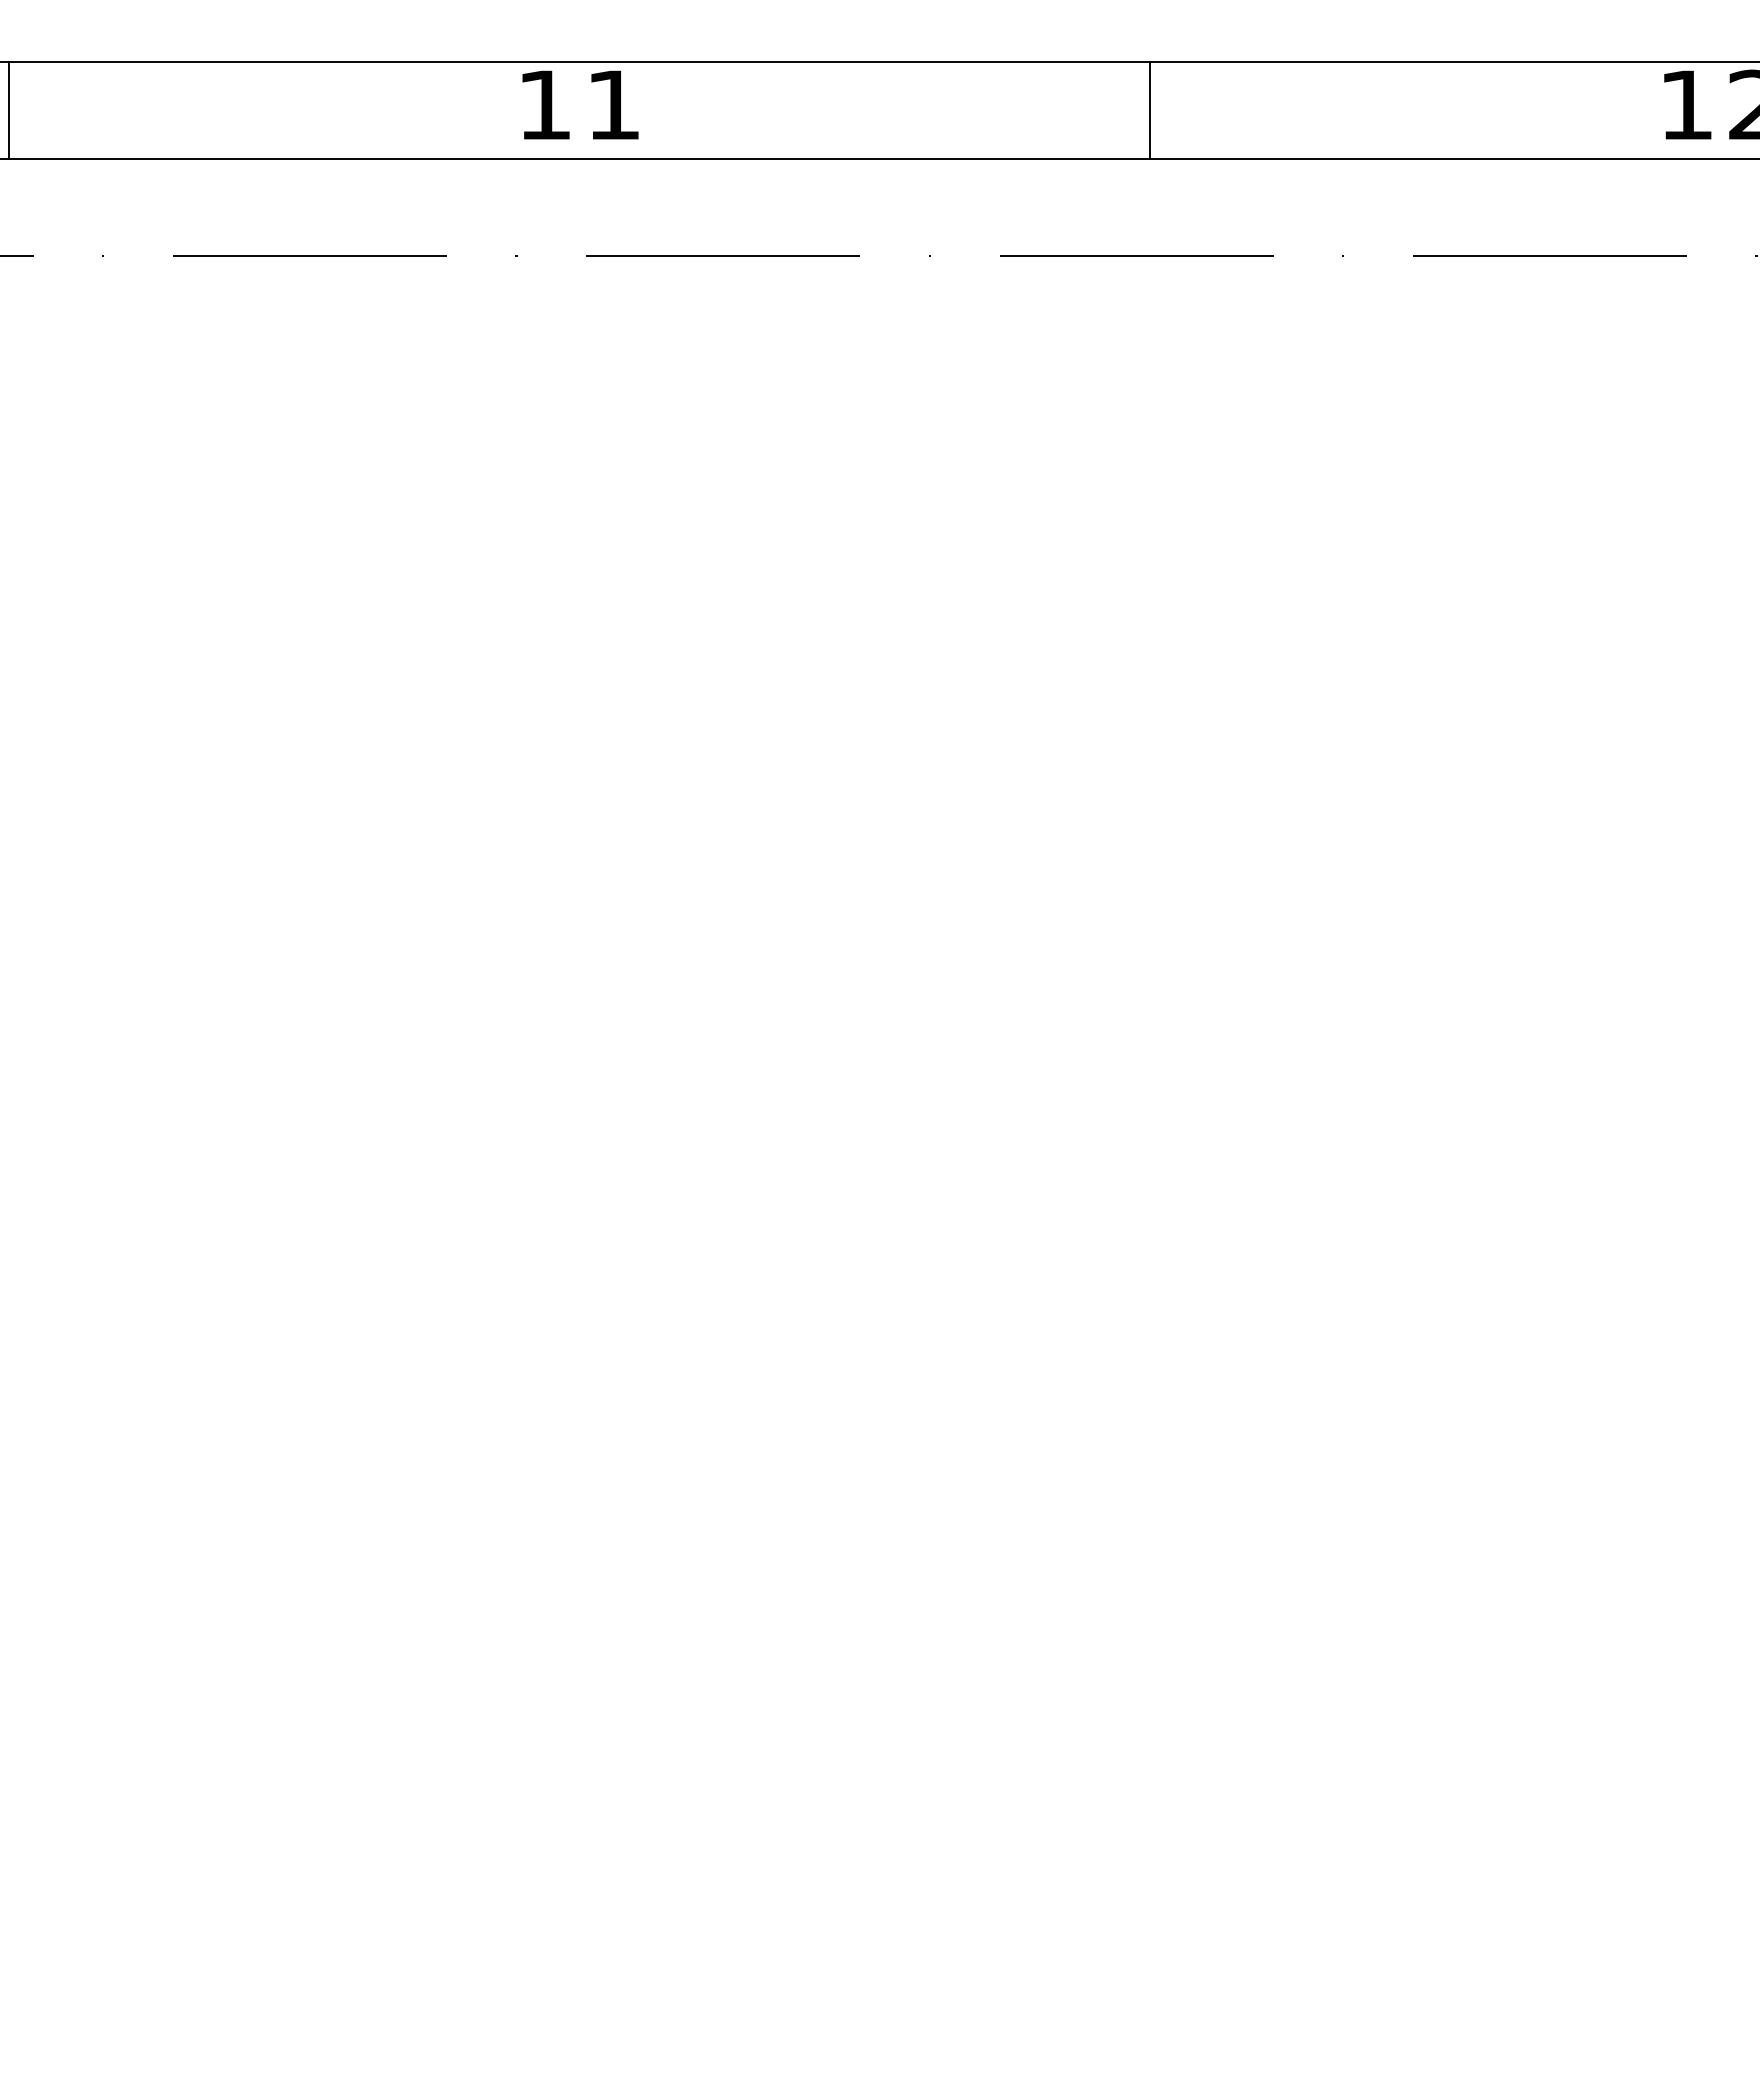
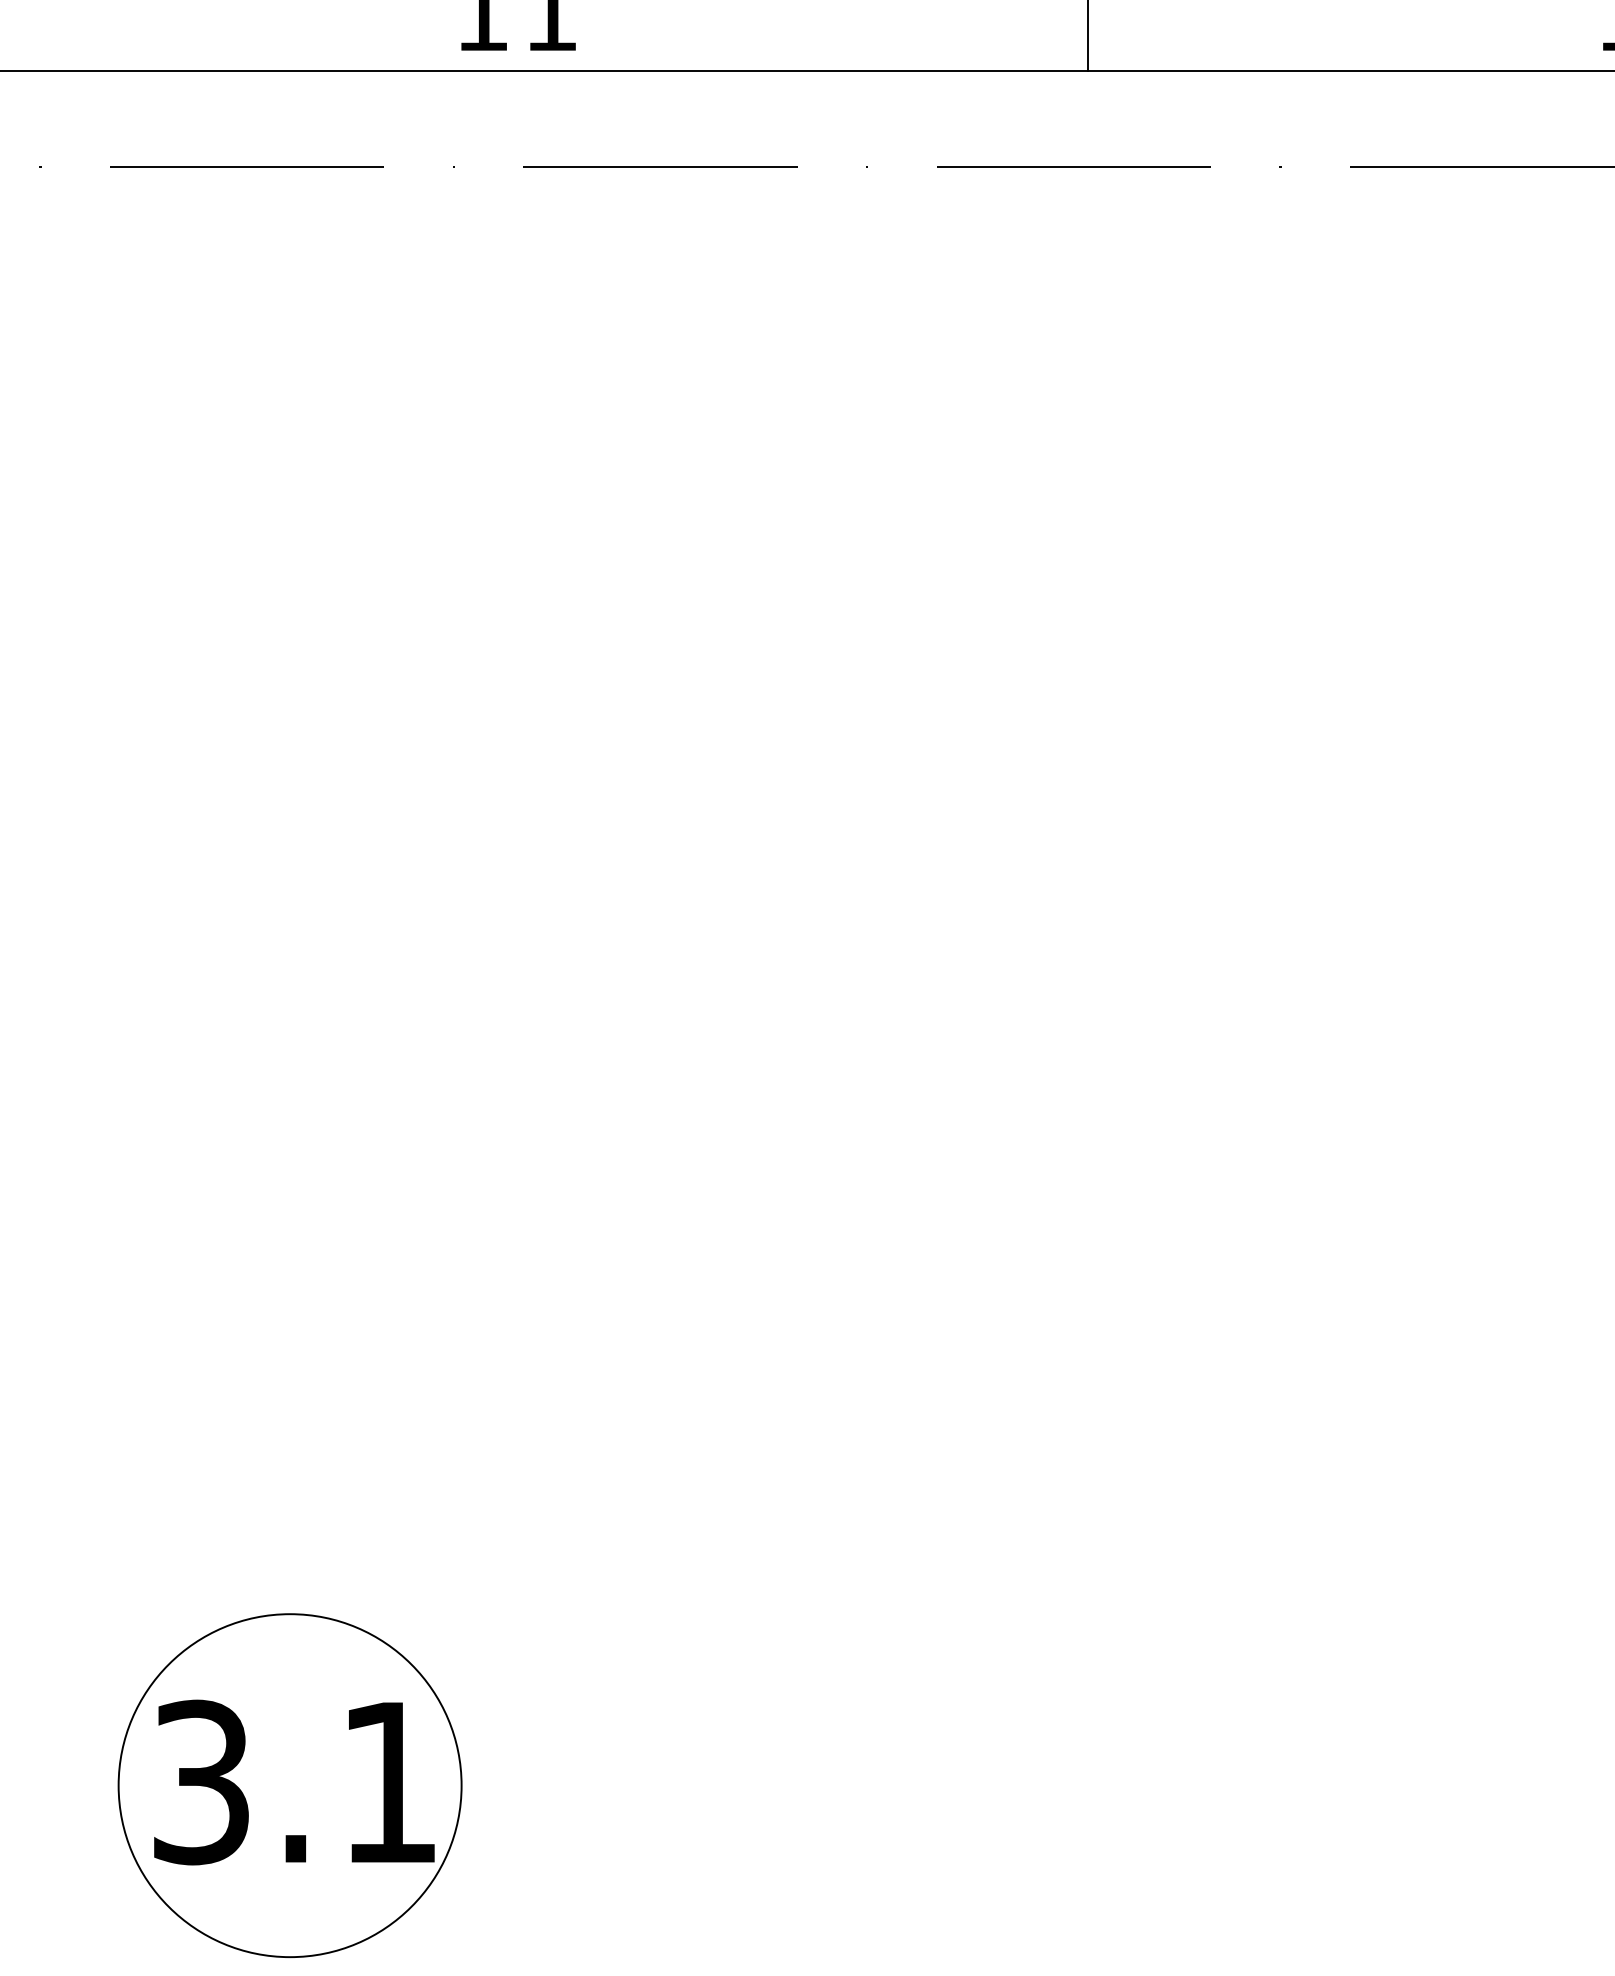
part: (352, 1874) -> (289, 1785), added

